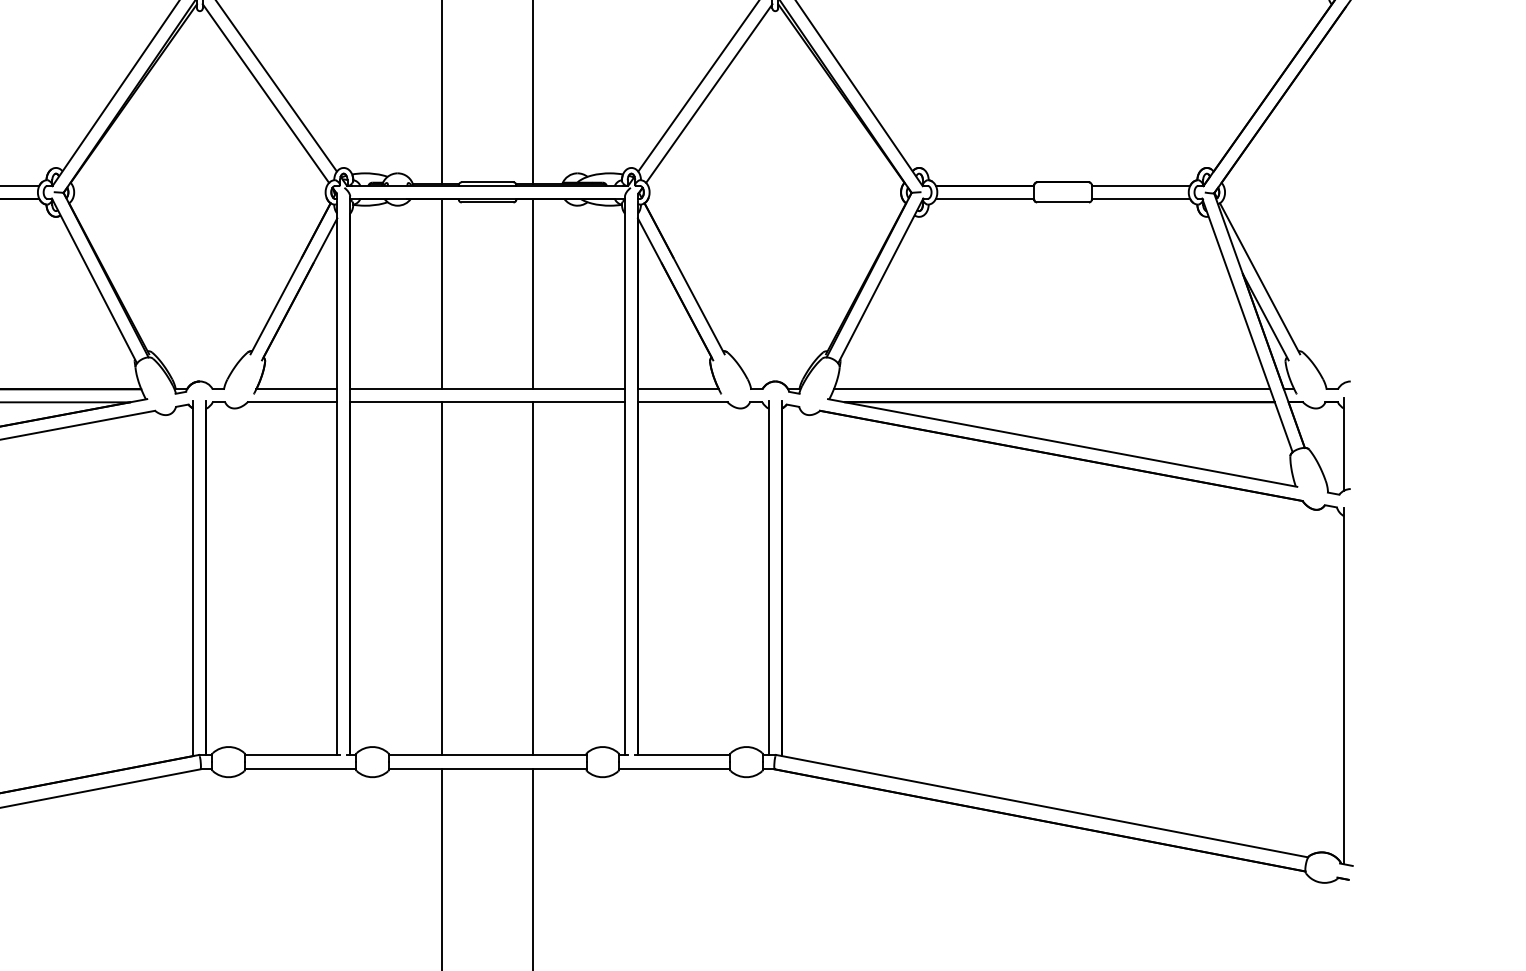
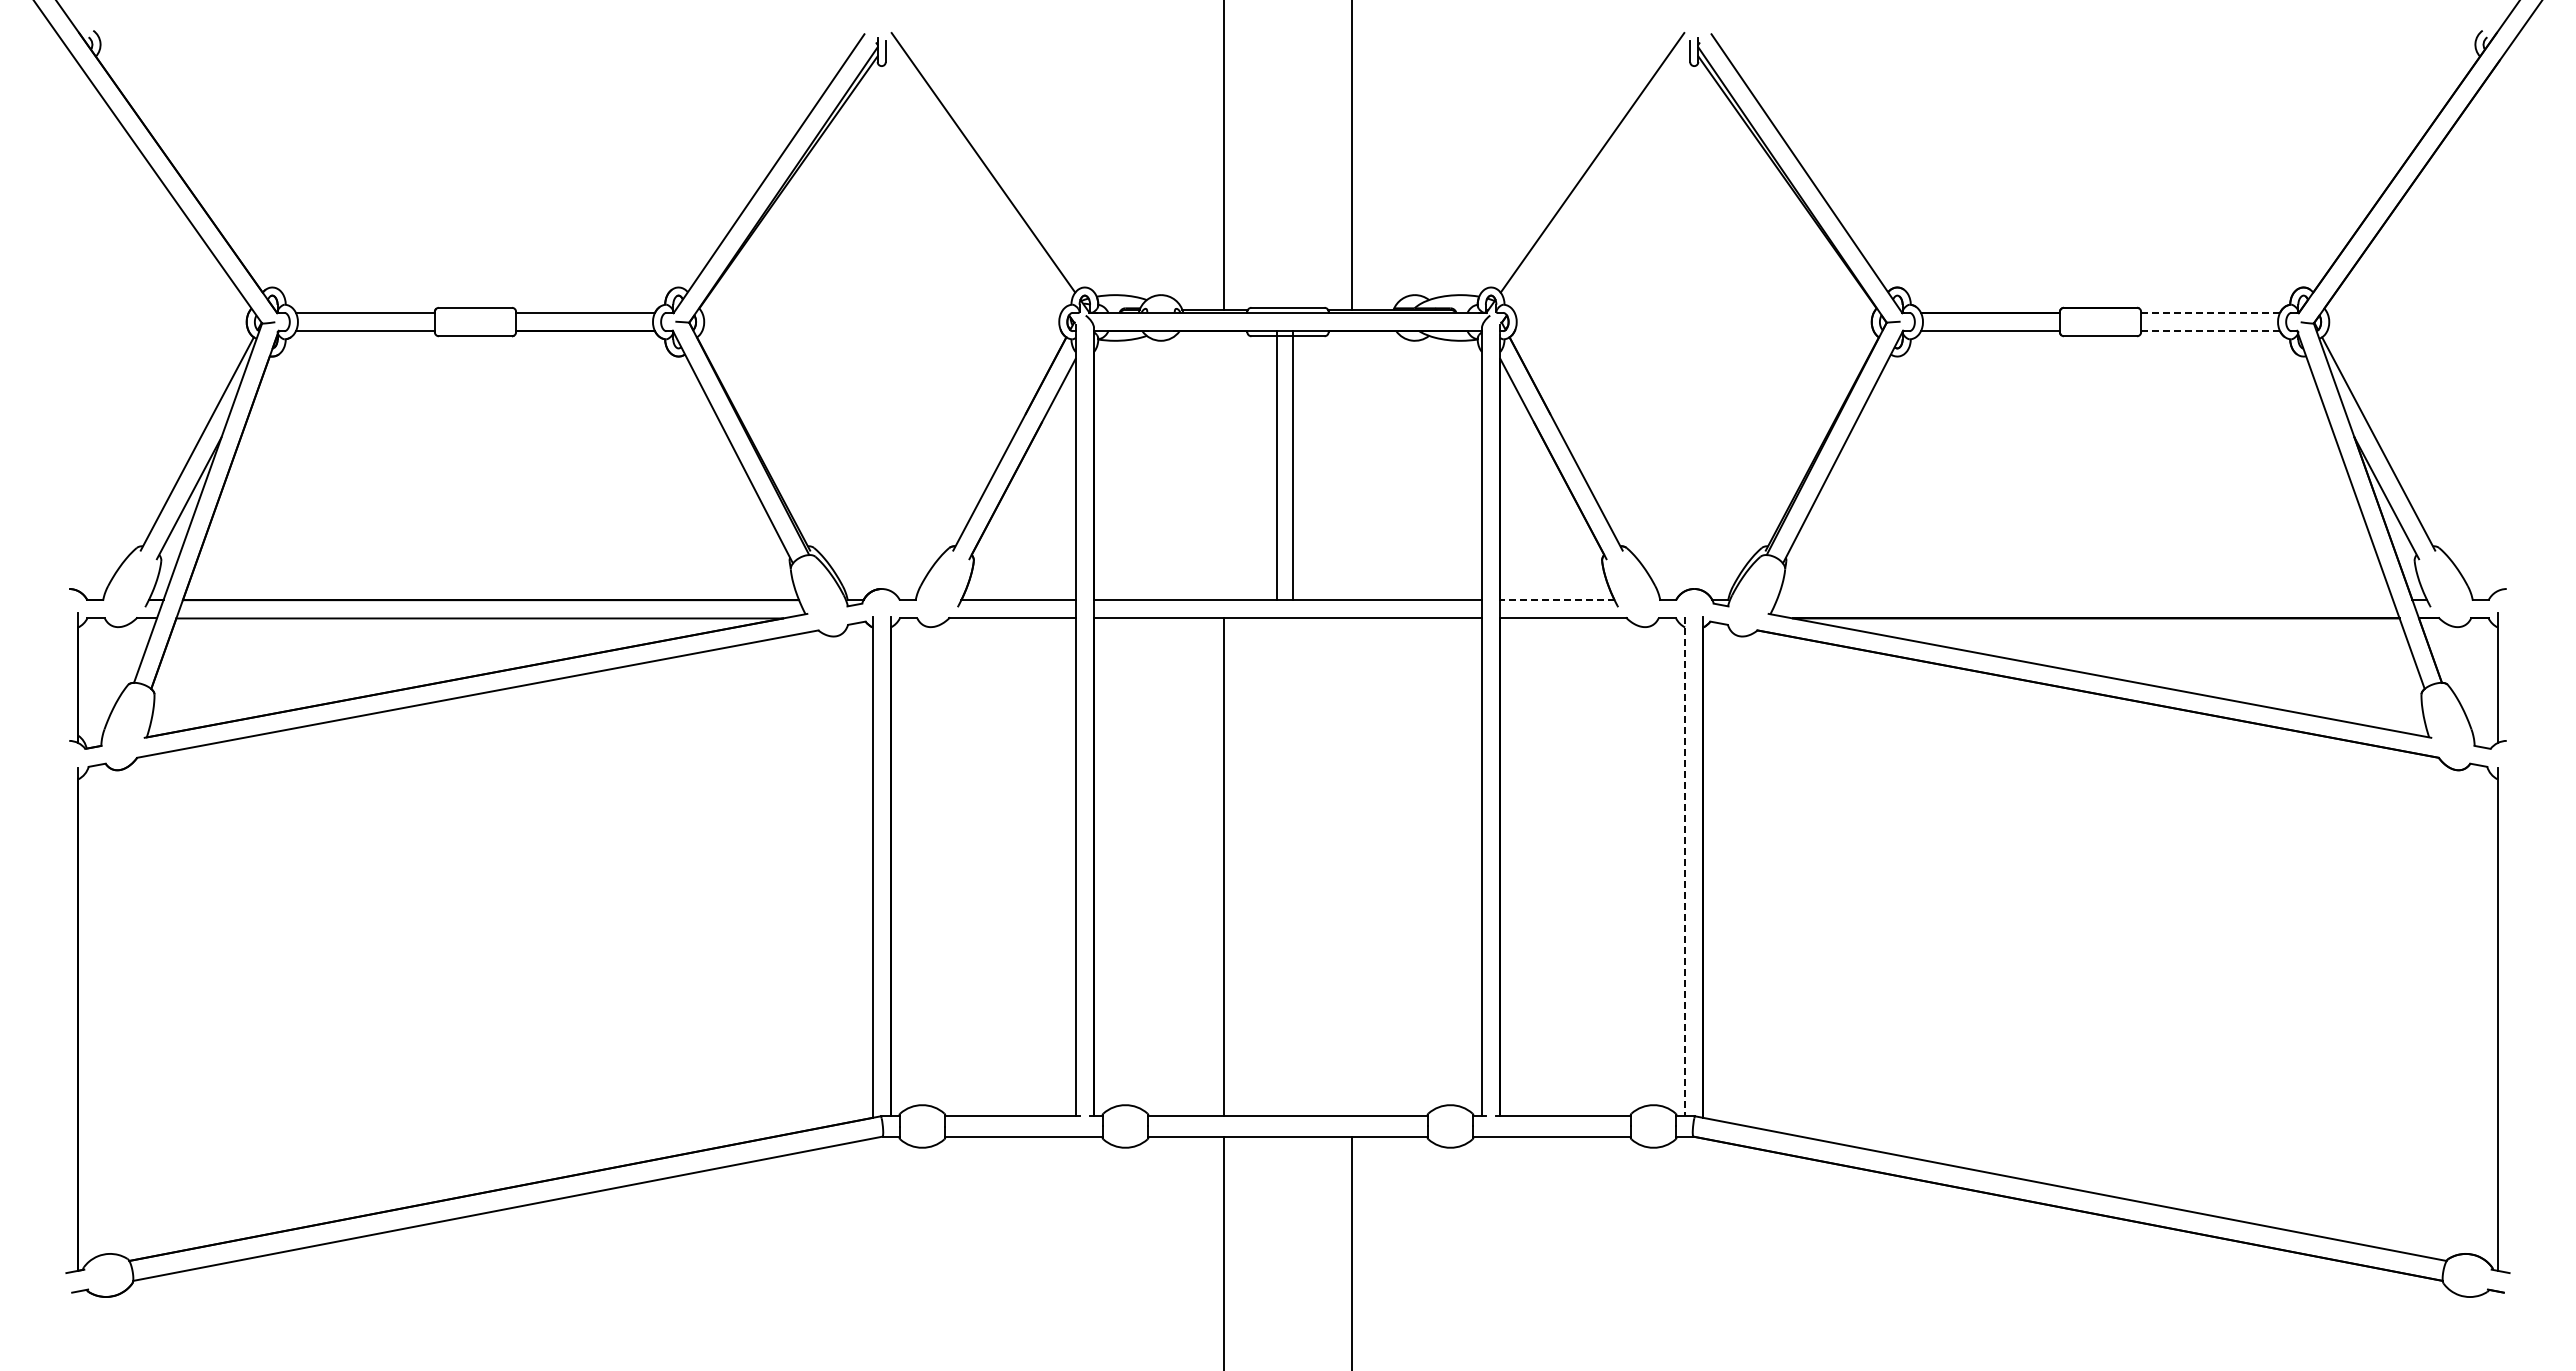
line: (265, 93) -> (974, 182), removed
line: (708, 93) -> (1600, 182), removed
line: (1140, 185) -> (2210, 312), solid -> dashed
line: (1140, 199) -> (2210, 331), solid -> dashed
line: (441, 294) -> (1276, 465), moved
line: (533, 294) -> (1293, 465), moved
line: (677, 389) -> (1556, 600), solid -> dashed
line: (1051, 389) -> (2084, 600), removed
line: (533, 578) -> (1352, 867), removed
line: (769, 578) -> (1685, 866), solid -> dashed

